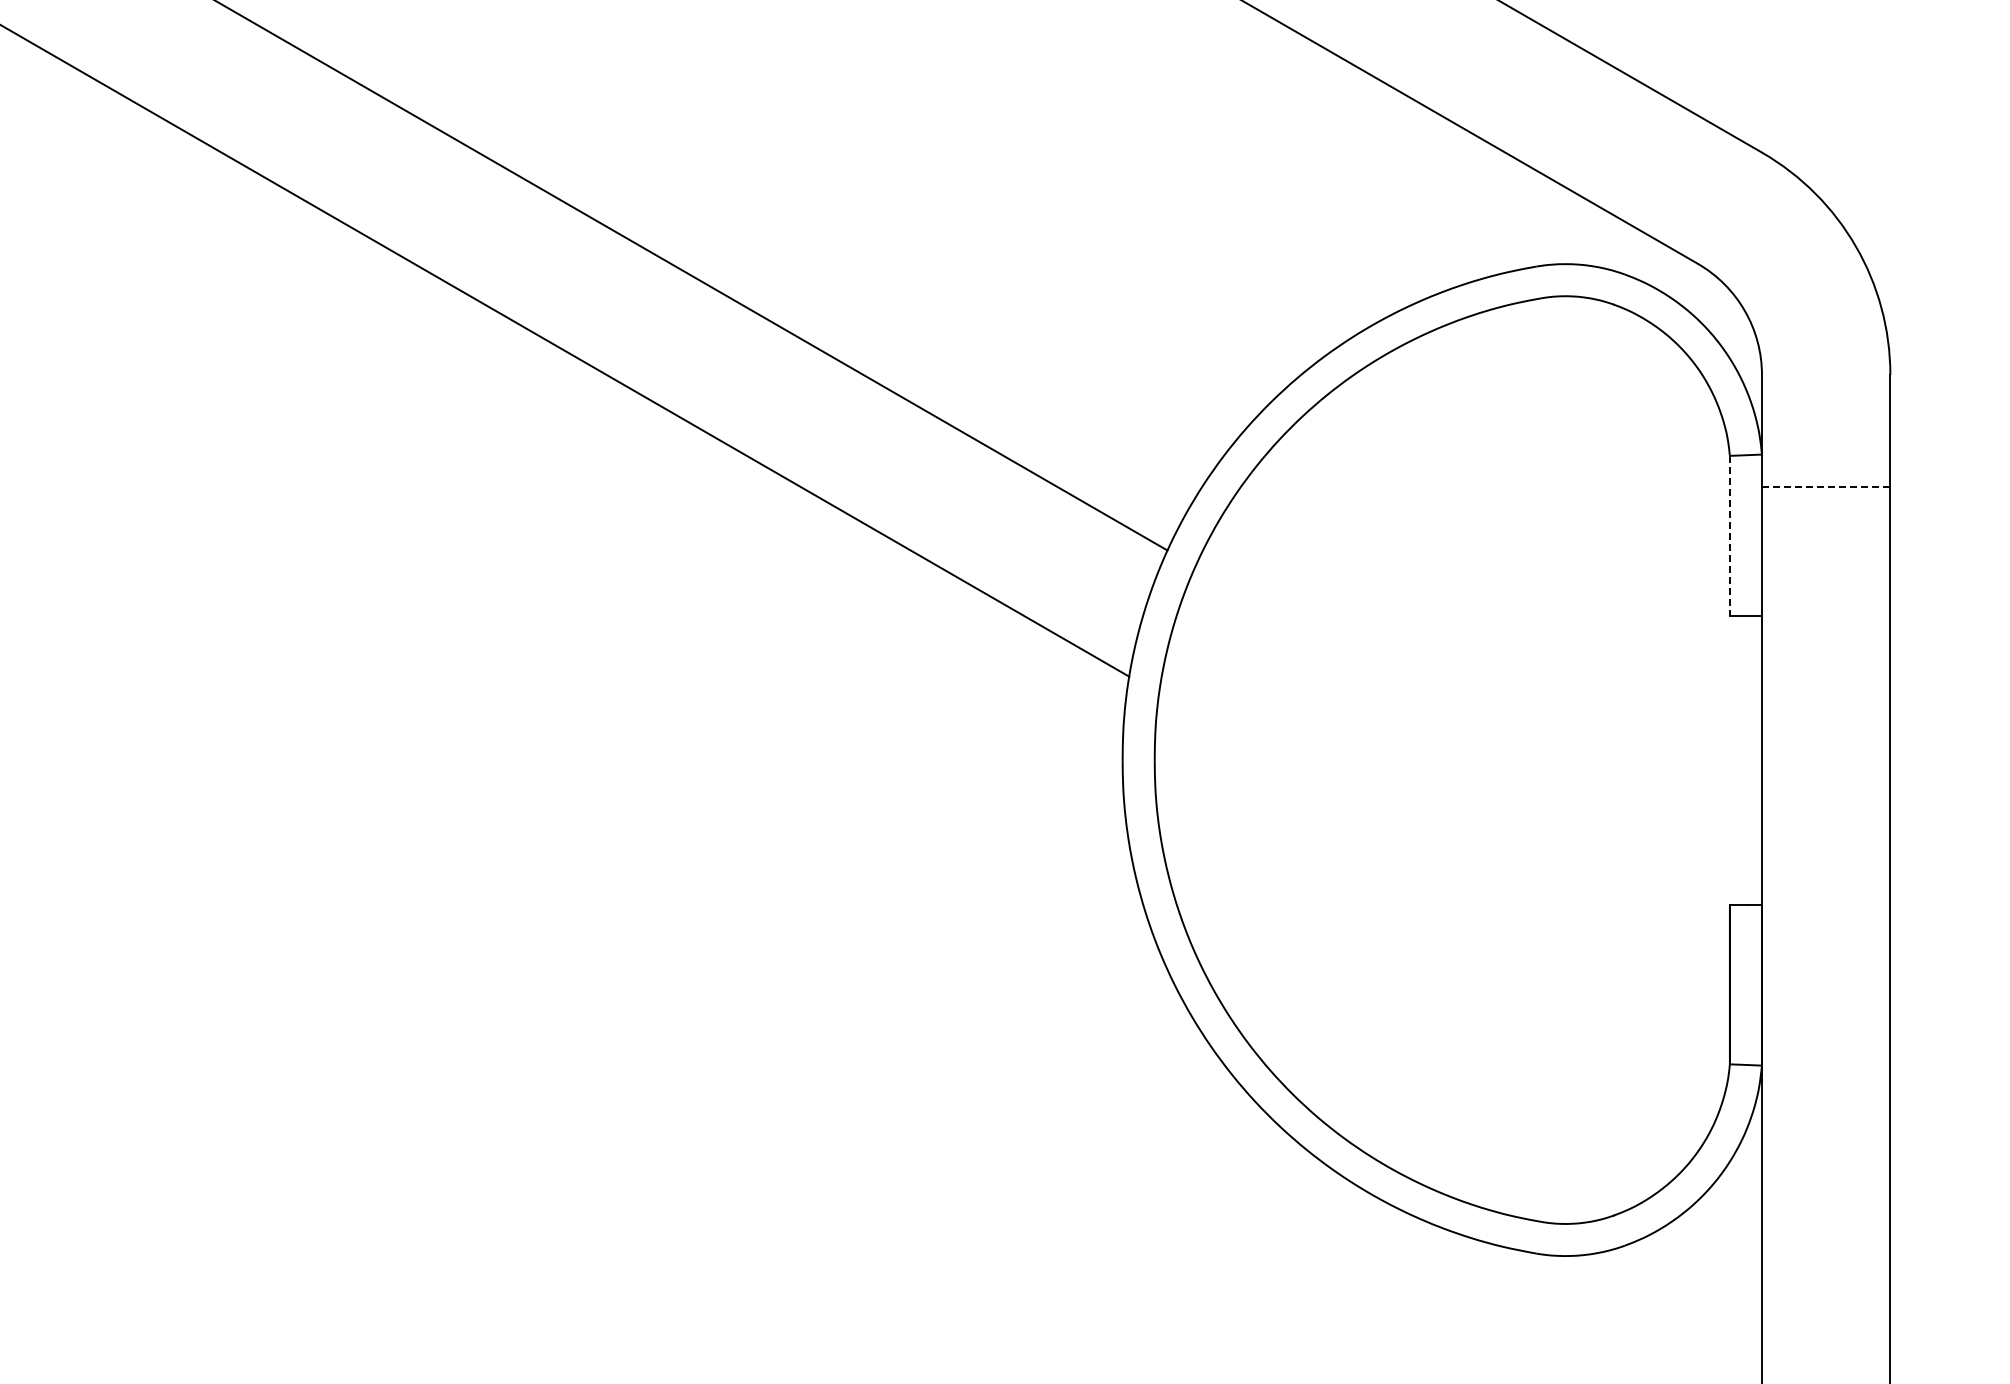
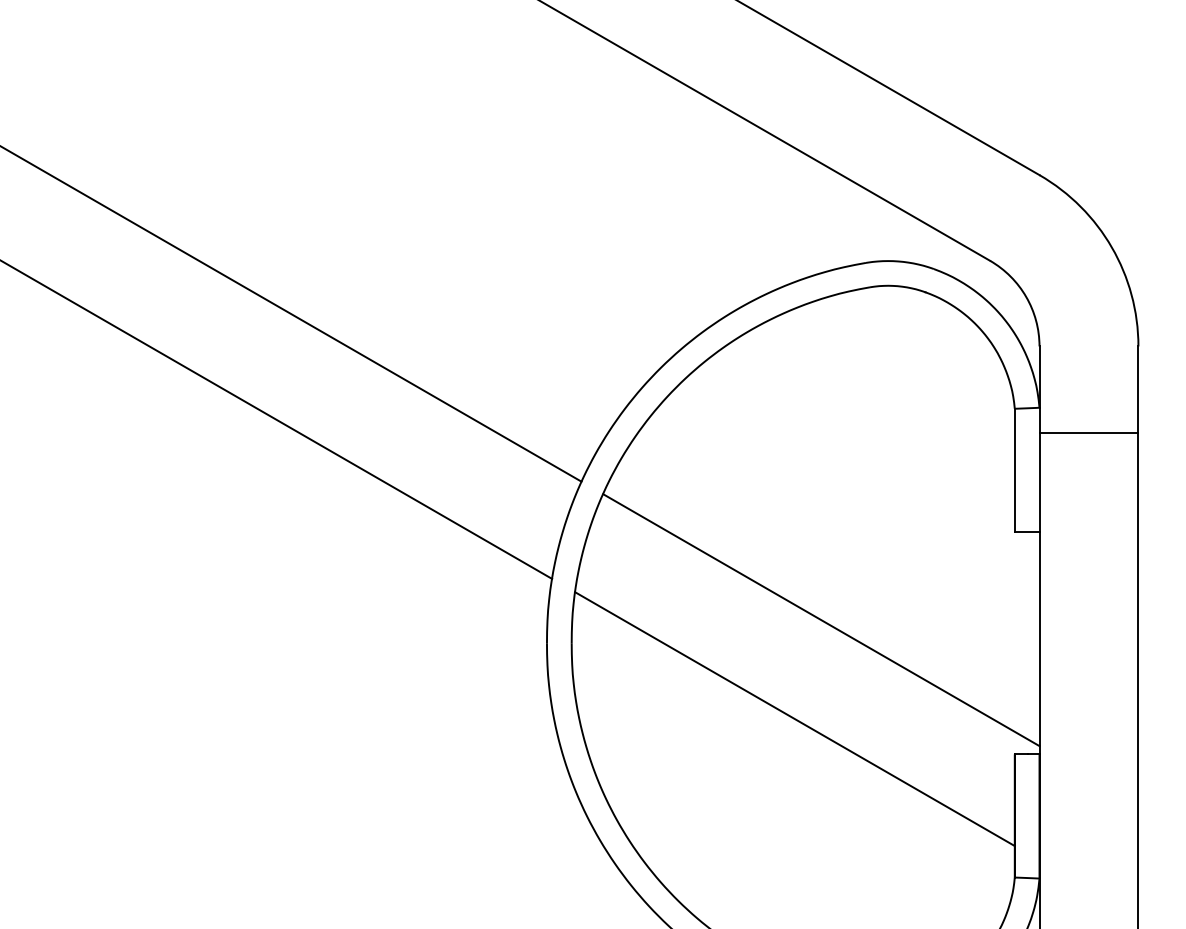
line: (1826, 487) -> (1089, 433), dashed -> solid
line: (1729, 535) -> (1014, 470), dashed -> solid
line: (1478, 729) -> (821, 619), added
line: (1444, 858) -> (794, 718), added

